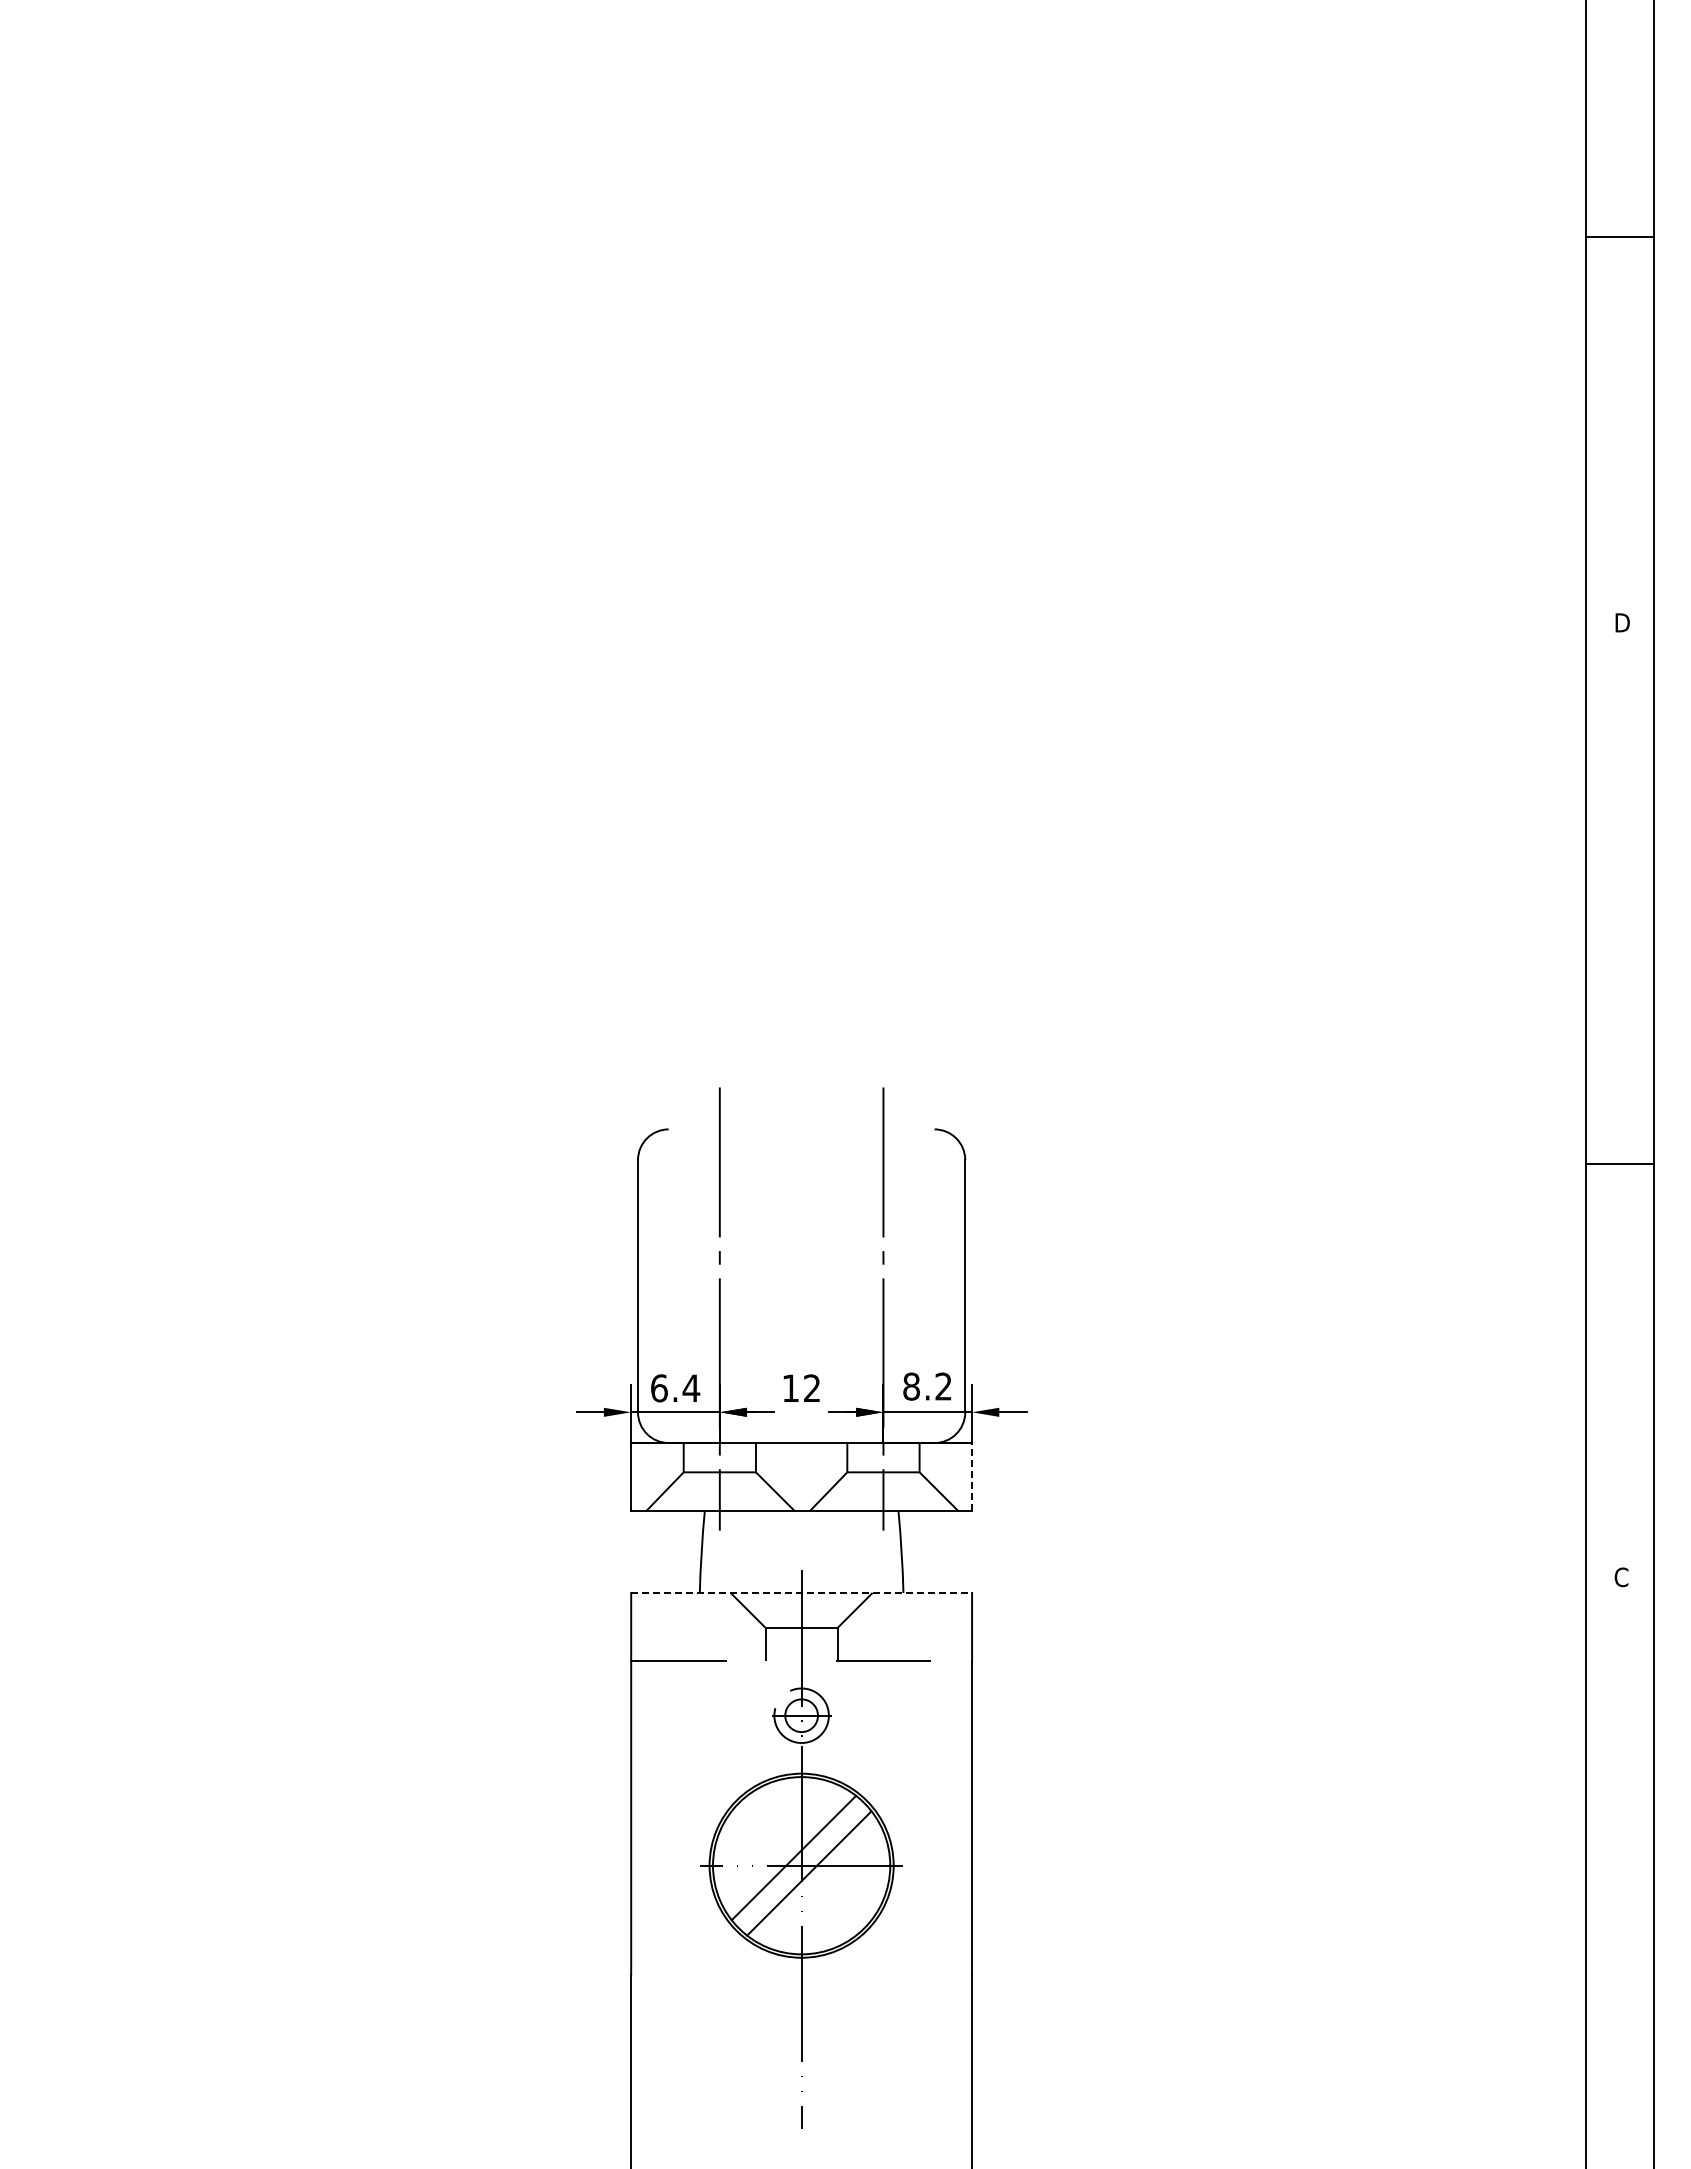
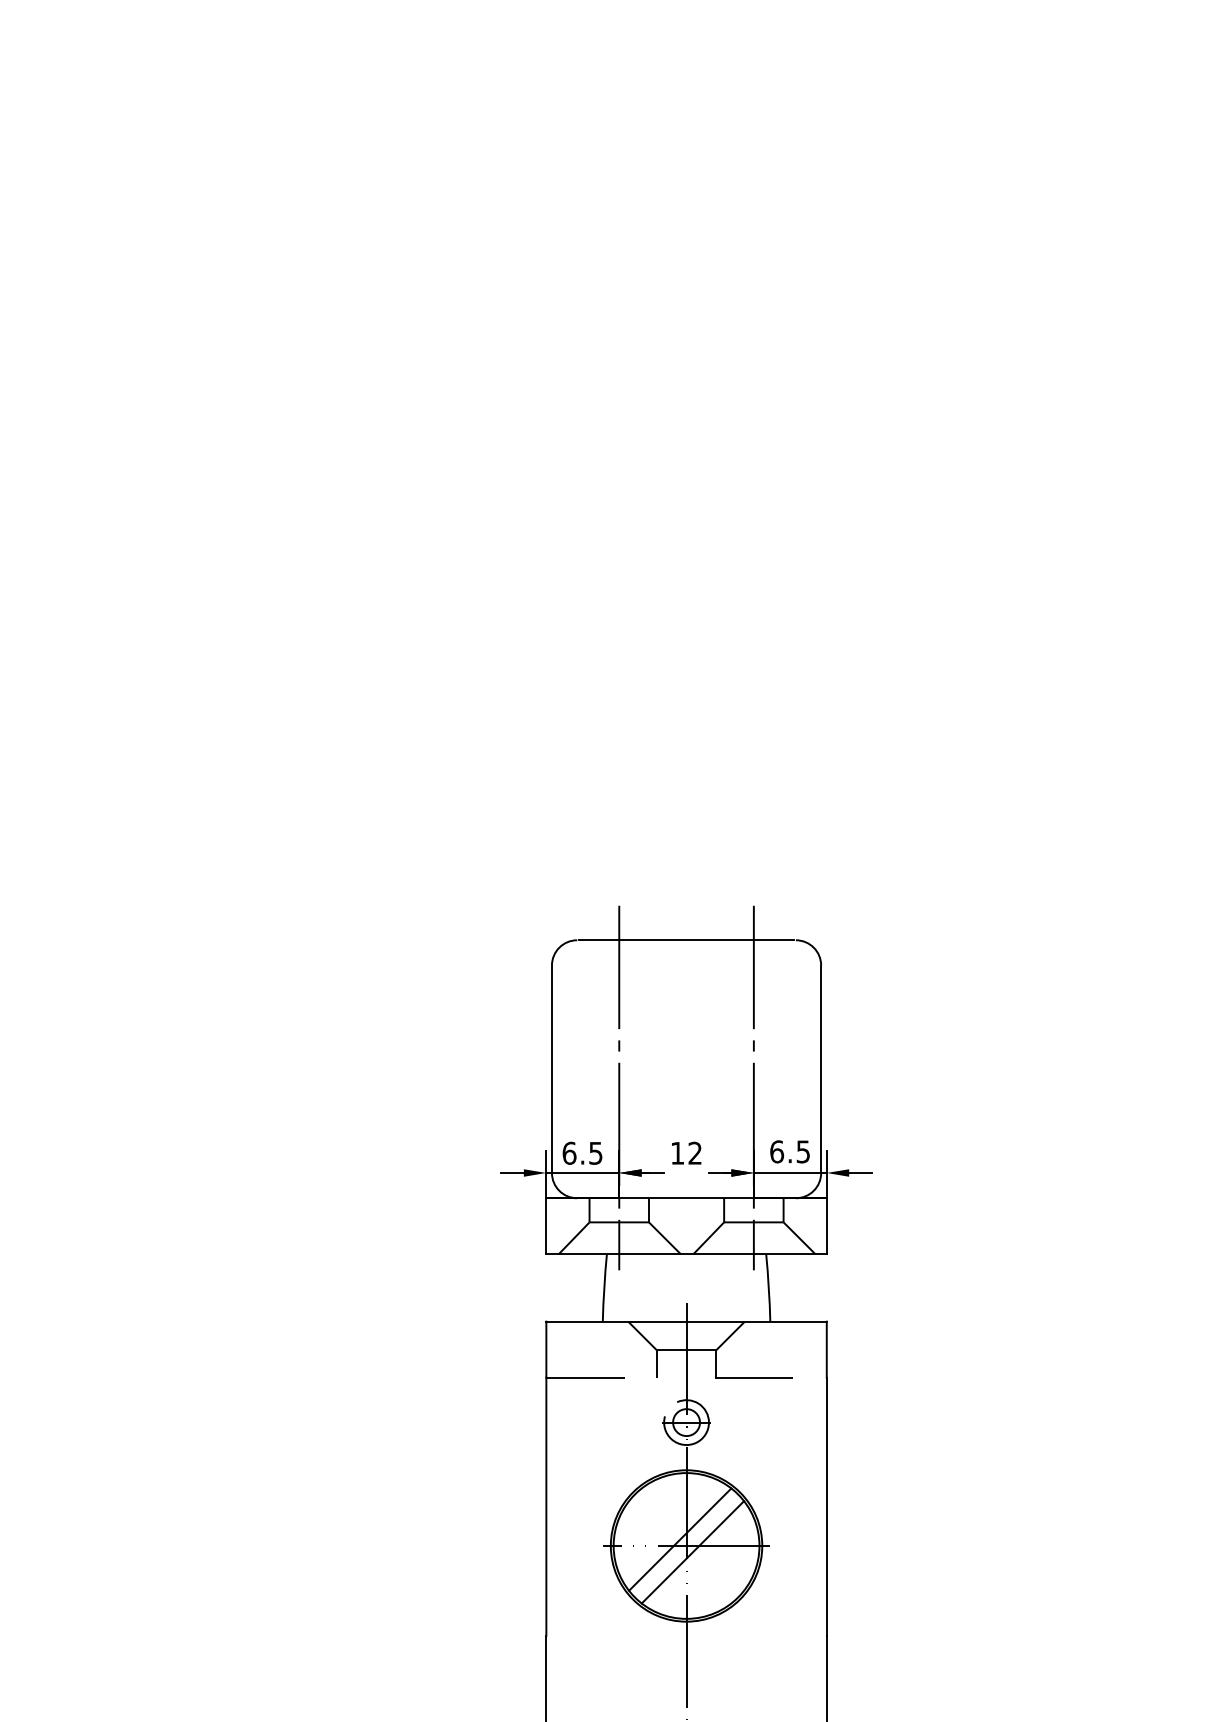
line: (801, 1129) -> (686, 940), added
text: (927, 1386) -> (790, 1151), 8.2 -> 6.5
text: (691, 1388) -> (595, 1153), 6.4 -> 6.5
line: (972, 1476) -> (827, 1225), dashed -> solid
line: (802, 1593) -> (687, 1322), dashed -> solid

